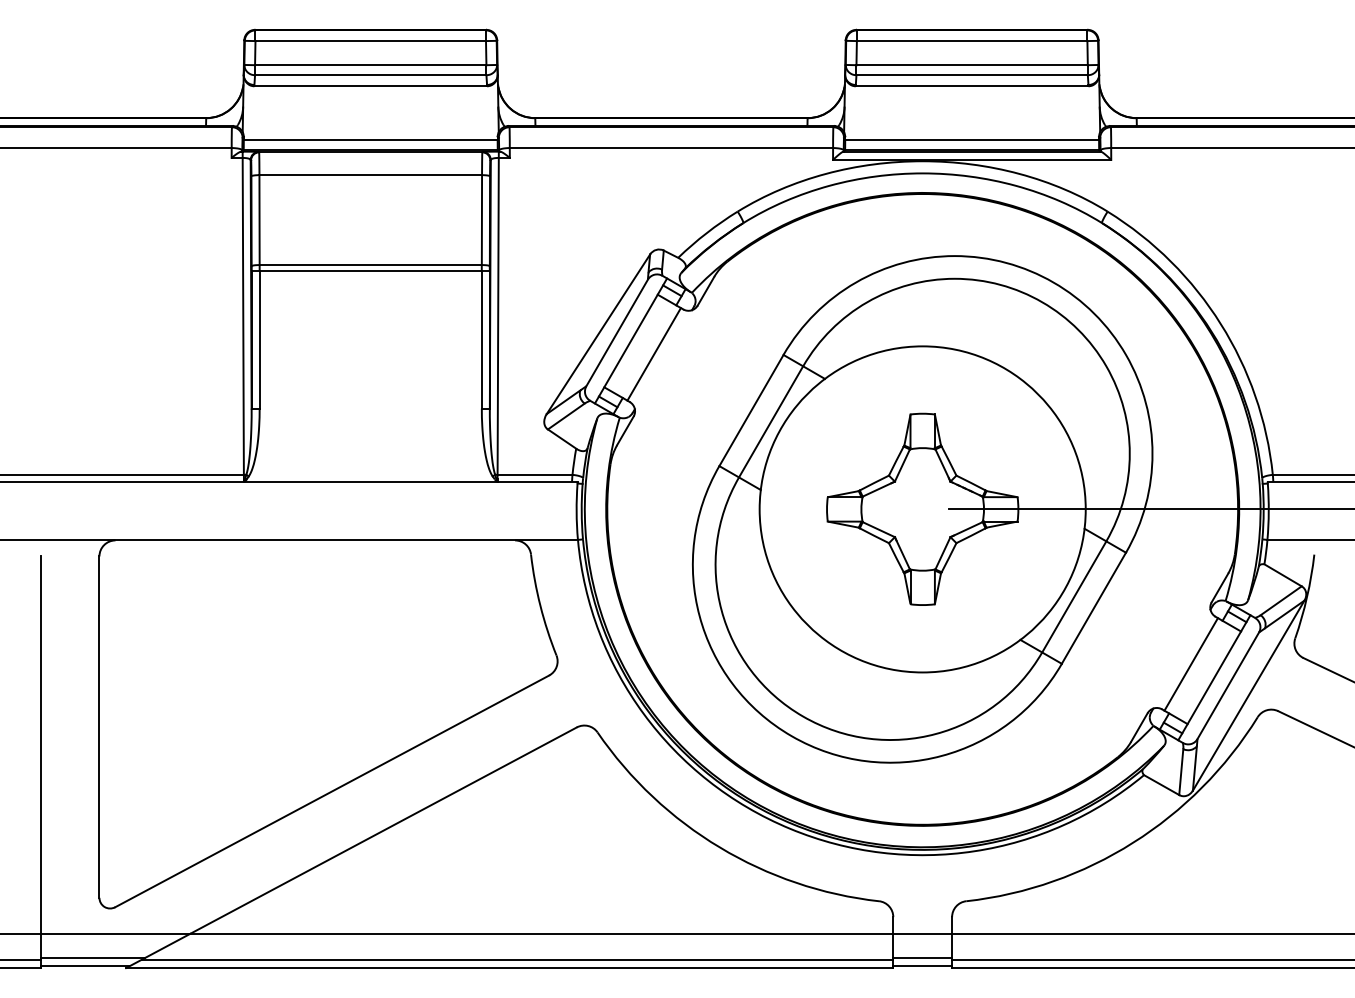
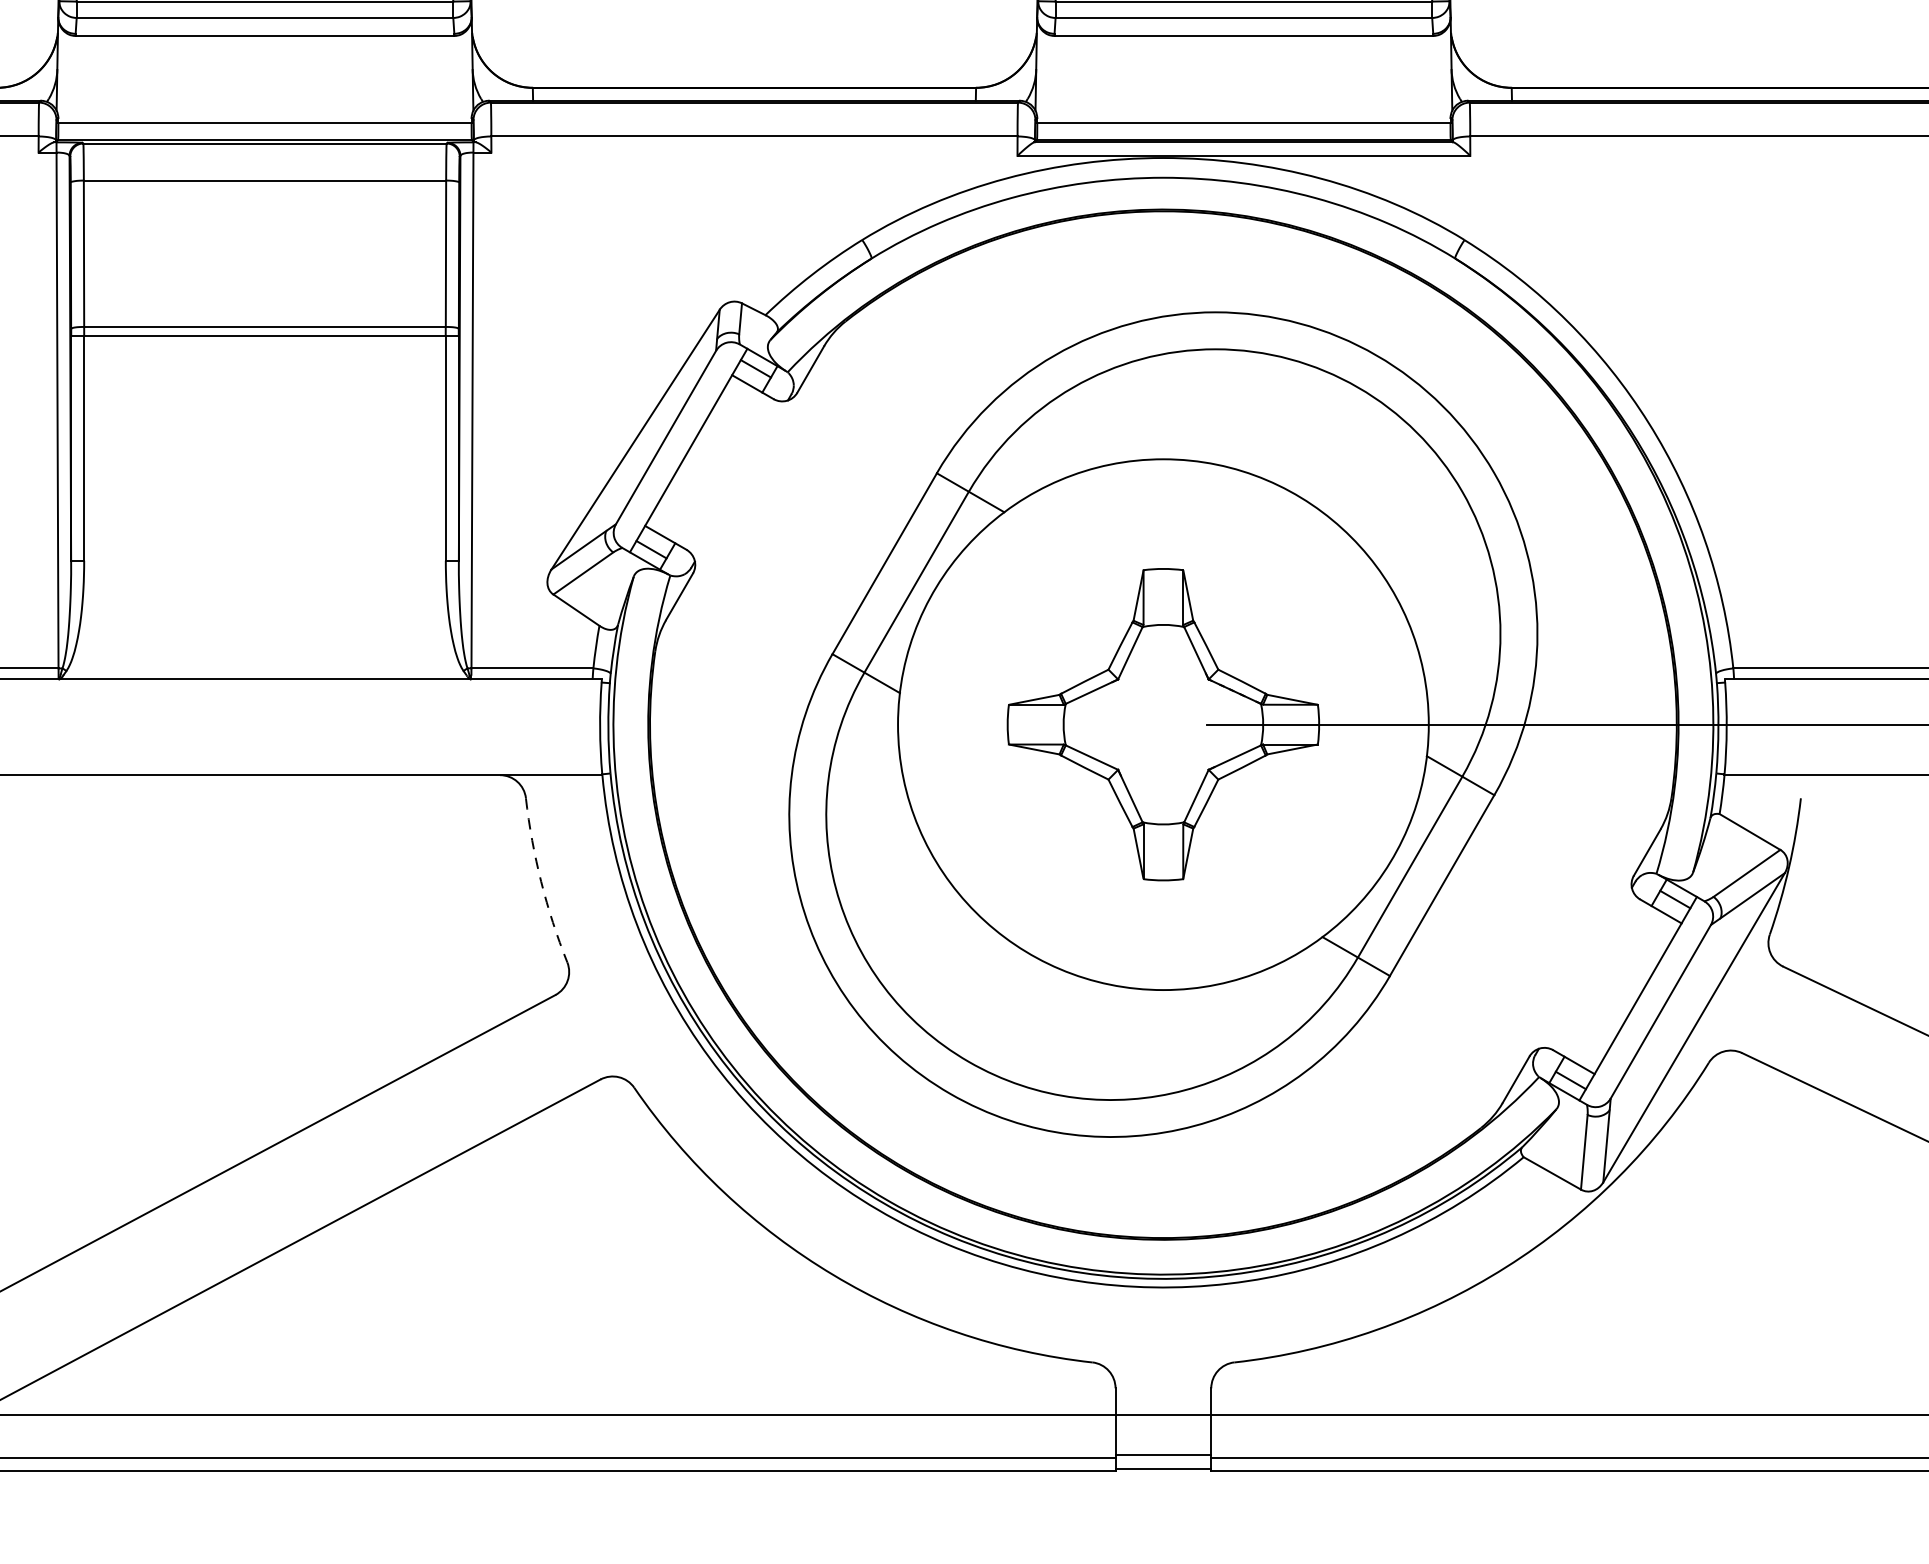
line: (653, 354) -> (725, 472), removed
arc: (540, 605) -> (541, 881), solid -> dashed
line: (1190, 664) -> (1599, 977), removed

